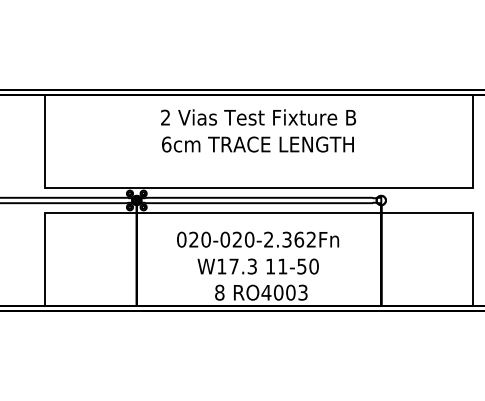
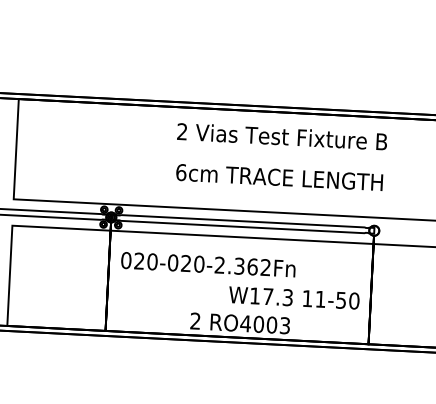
text: (258, 117) -> (282, 136), moved
text: (257, 144) -> (279, 177), moved
text: (258, 239) -> (208, 264), moved
text: (257, 266) -> (293, 297), moved
text: (219, 292) -> (195, 320), 8 -> 2

